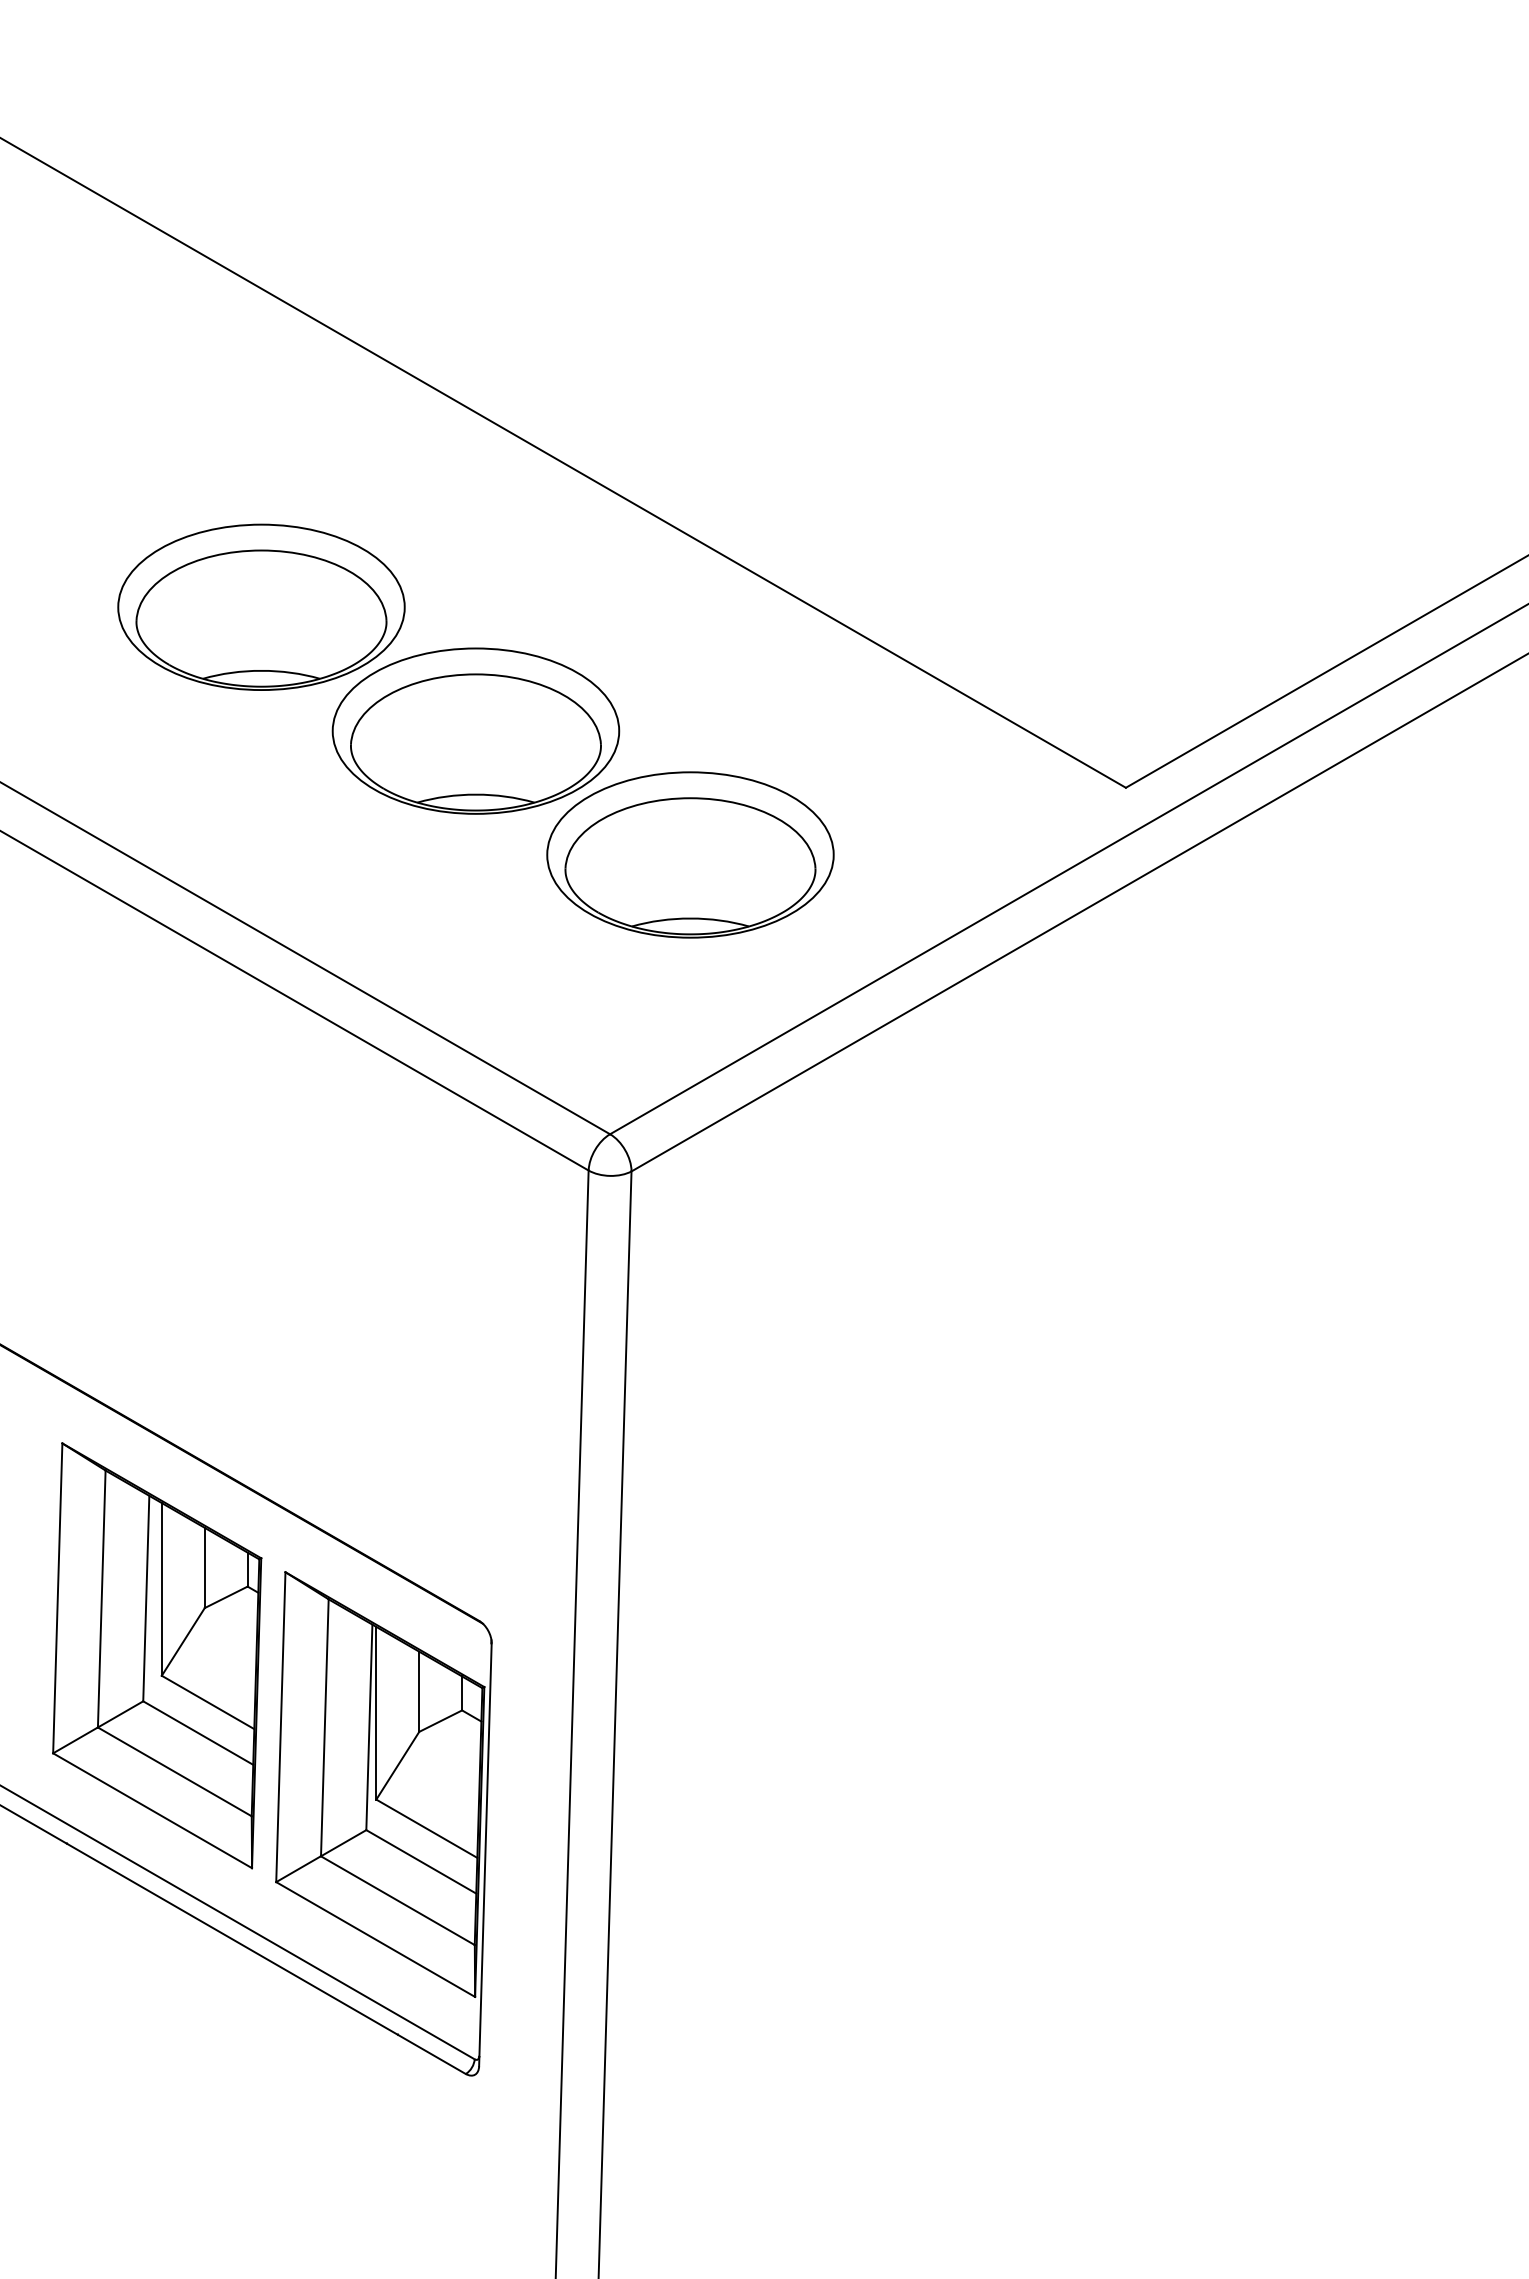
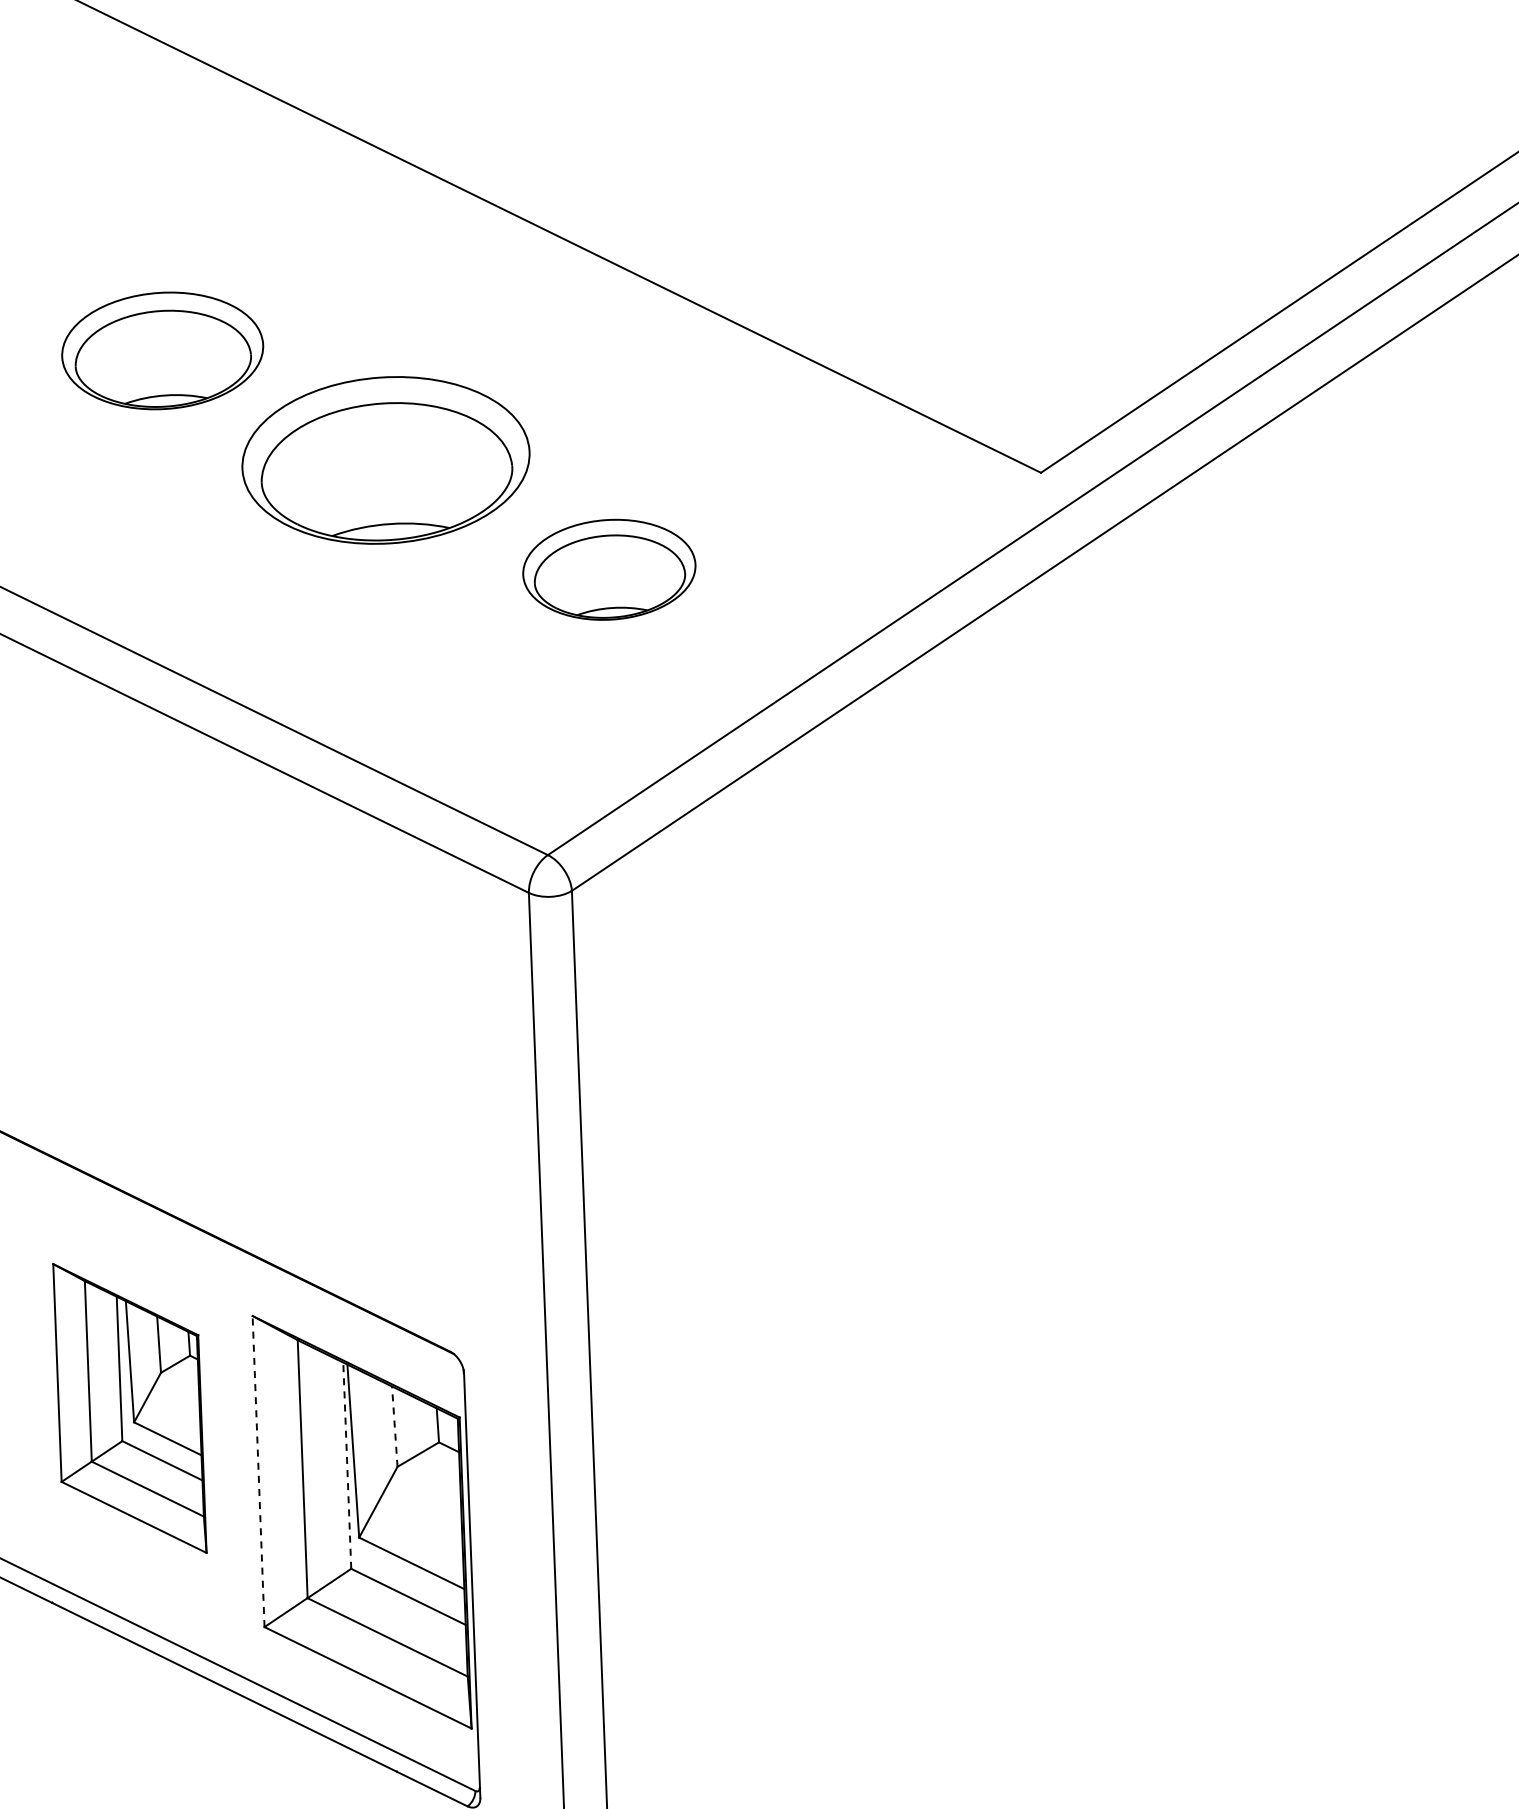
part: (261, 606) -> (162, 350), size x0.7
part: (690, 854) -> (609, 569), size x0.6
part: (157, 1655) -> (130, 1408), size x0.7
line: (419, 1691) -> (395, 1426), solid -> dashed
line: (280, 1726) -> (258, 1470), solid -> dashed
line: (369, 1727) -> (347, 1465), solid -> dashed

